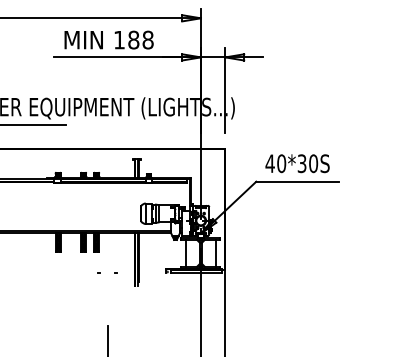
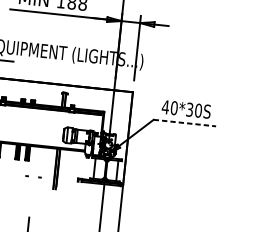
line: (297, 181) -> (184, 122), solid -> dashed

